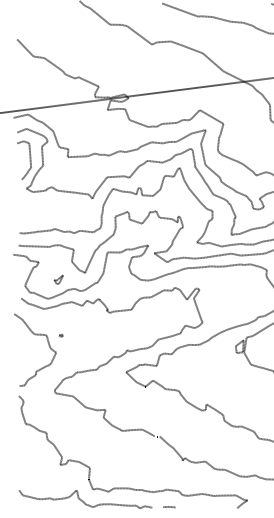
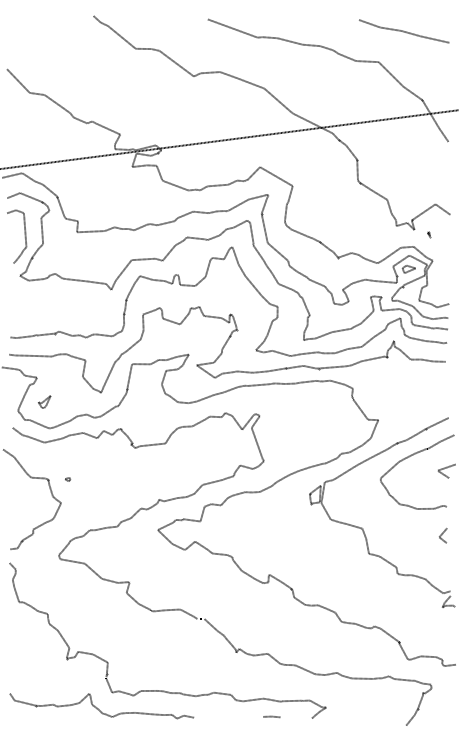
part: (58, 279) -> (44, 401), moved
line: (169, 506) -> (271, 716), moved

